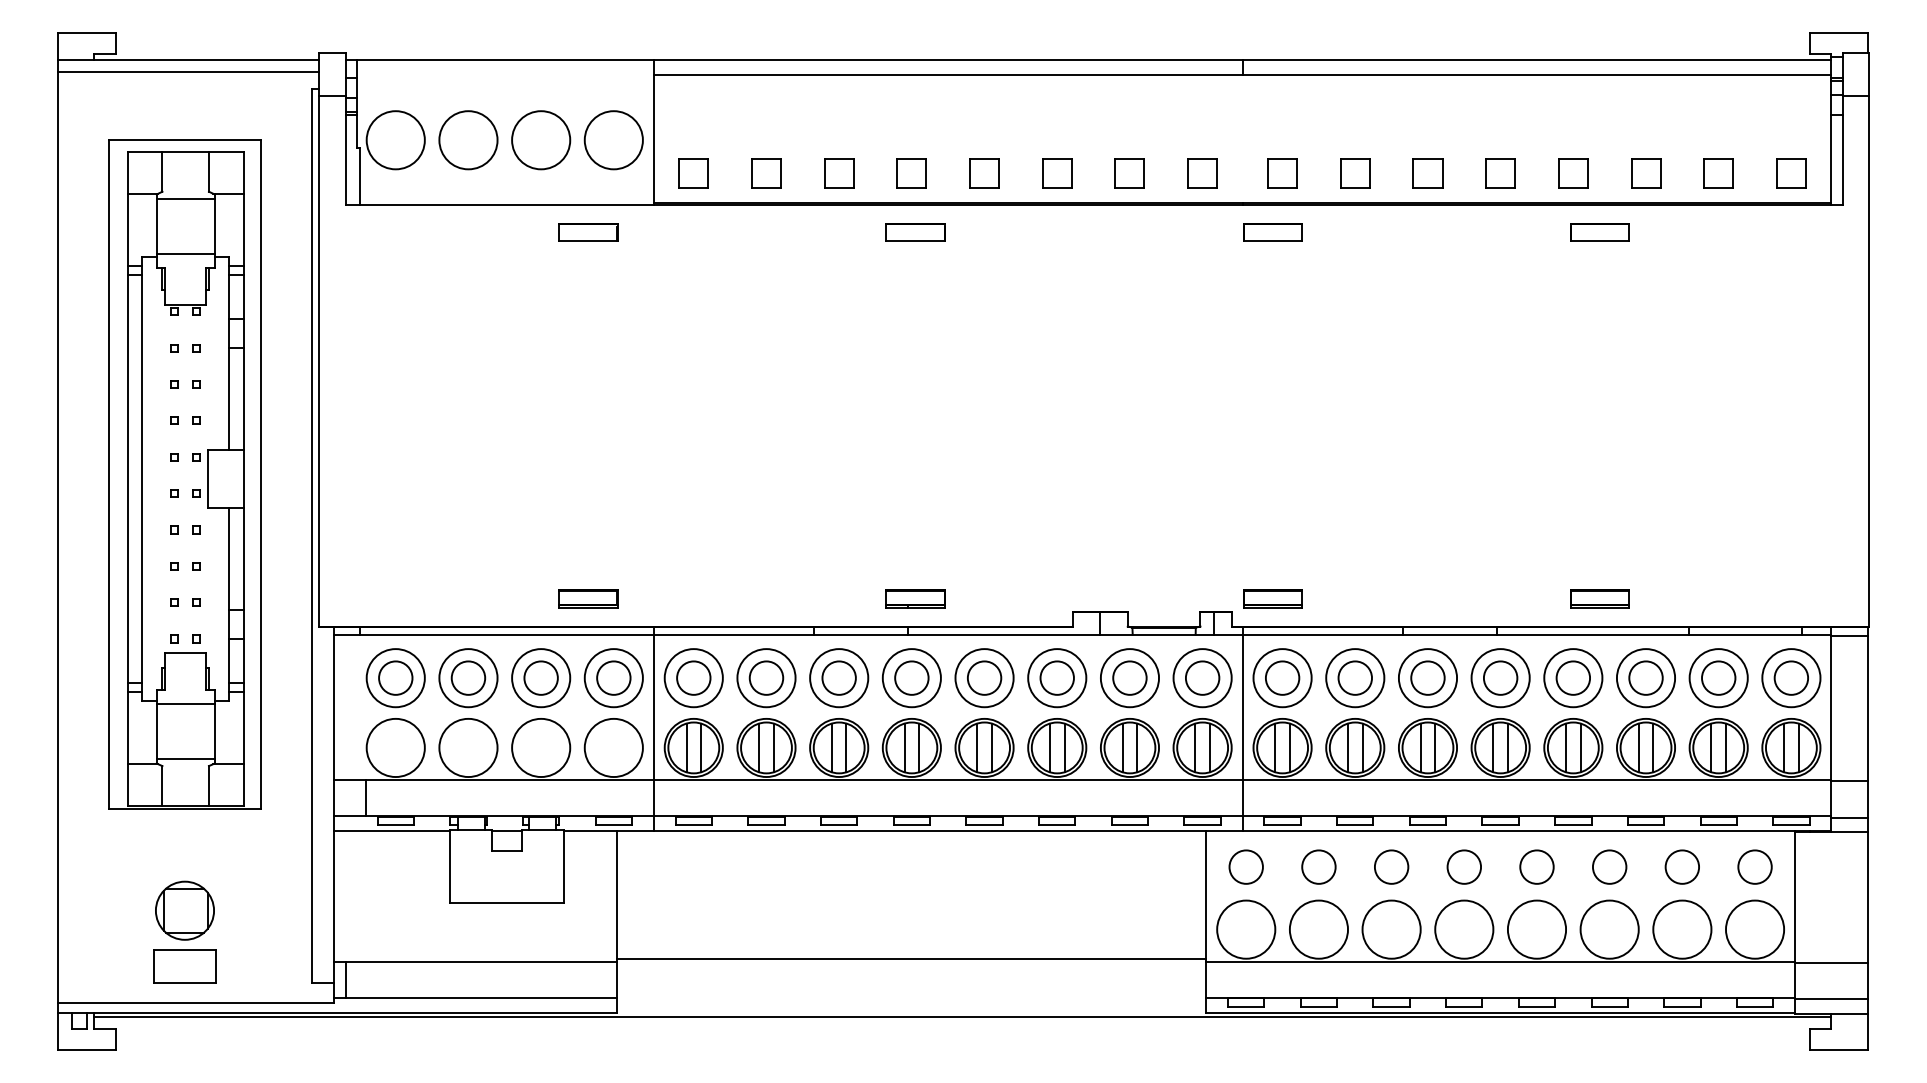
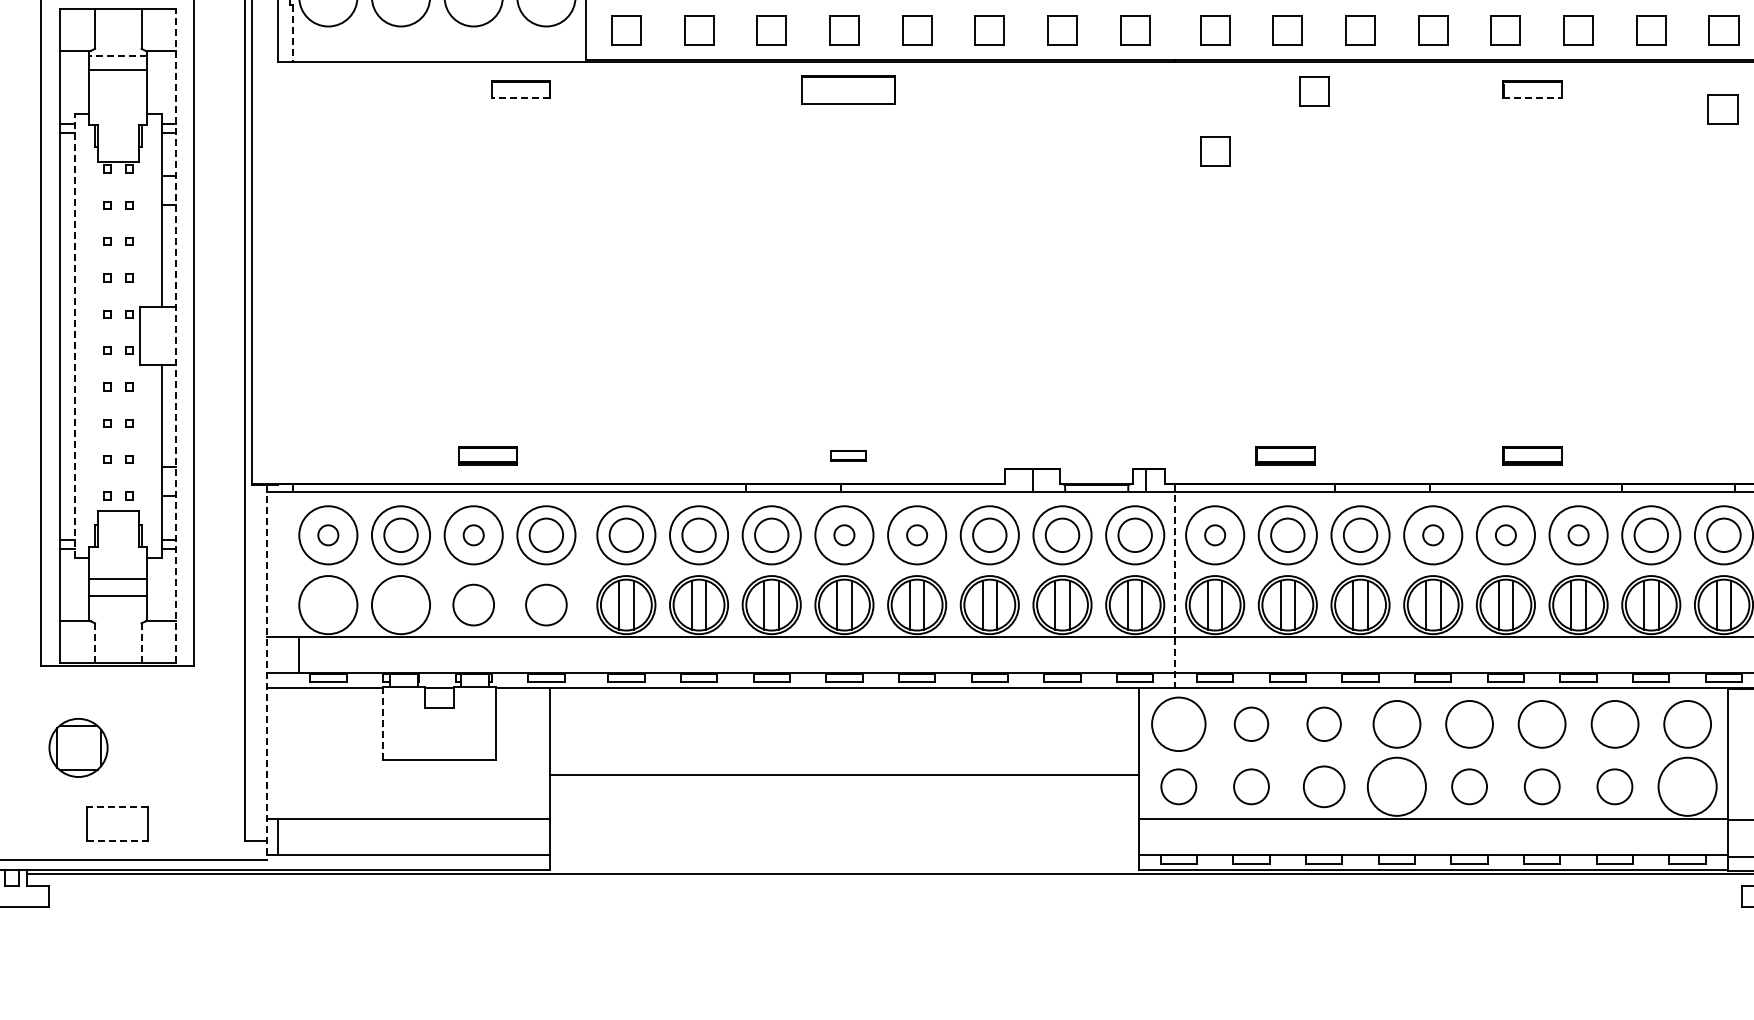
line: (360, 176) -> (293, 33), solid -> dashed
line: (185, 198) -> (118, 55), solid -> dashed
part: (915, 232) -> (848, 89), size x1.6
part: (1272, 232) -> (1205, 89), removed
part: (1381, 234) -> (1314, 91), added
line: (588, 241) -> (521, 98), solid -> dashed
line: (1600, 241) -> (1533, 98), solid -> dashed
part: (1790, 252) -> (1723, 109), added
line: (185, 253) -> (118, 69), moved
part: (1282, 294) -> (1215, 151), added
line: (142, 478) -> (75, 335), solid -> dashed
line: (243, 478) -> (176, 335), solid -> dashed
part: (588, 598) -> (488, 455), moved
part: (915, 598) -> (848, 455), size x0.6
part: (1272, 598) -> (1285, 455), moved
circle: (395, 677) -> (328, 534), size x0.6
circle: (540, 677) -> (473, 534), size x0.6
circle: (911, 677) -> (844, 534), size x0.6
circle: (984, 677) -> (917, 534), size x0.6
circle: (1282, 677) -> (1215, 534), size x0.6
circle: (1500, 677) -> (1433, 534), size x0.6
circle: (1573, 677) -> (1506, 534), size x0.6
circle: (1645, 677) -> (1578, 534), size x0.6
line: (185, 704) -> (118, 596), moved
line: (653, 728) -> (586, 585), removed
line: (1242, 729) -> (1175, 586), solid -> dashed
circle: (541, 747) -> (474, 604), size x0.7
circle: (613, 747) -> (546, 604), size x0.7
line: (185, 759) -> (118, 579), moved
line: (162, 786) -> (95, 643), solid -> dashed
line: (208, 786) -> (141, 643), solid -> dashed
line: (334, 815) -> (267, 672), solid -> dashed
circle: (1245, 866) -> (1178, 723), size x1.6
circle: (1463, 866) -> (1396, 723), size x1.4
circle: (1536, 866) -> (1469, 723), size x1.4
circle: (1609, 866) -> (1542, 723), size x1.4
circle: (1681, 866) -> (1614, 723), size x1.4
circle: (1754, 866) -> (1687, 723), size x1.4
line: (450, 867) -> (383, 724), solid -> dashed
part: (184, 910) -> (78, 747), moved
circle: (1246, 929) -> (1179, 786), size x0.6
circle: (1318, 929) -> (1251, 786), size x0.6
circle: (1391, 929) -> (1324, 786), size x0.7
circle: (1536, 929) -> (1469, 786), size x0.6
circle: (1609, 929) -> (1542, 786), size x0.6
circle: (1682, 929) -> (1615, 786), size x0.6
line: (184, 950) -> (117, 807), solid -> dashed
line: (911, 958) -> (844, 774), moved
line: (184, 983) -> (117, 840), solid -> dashed

